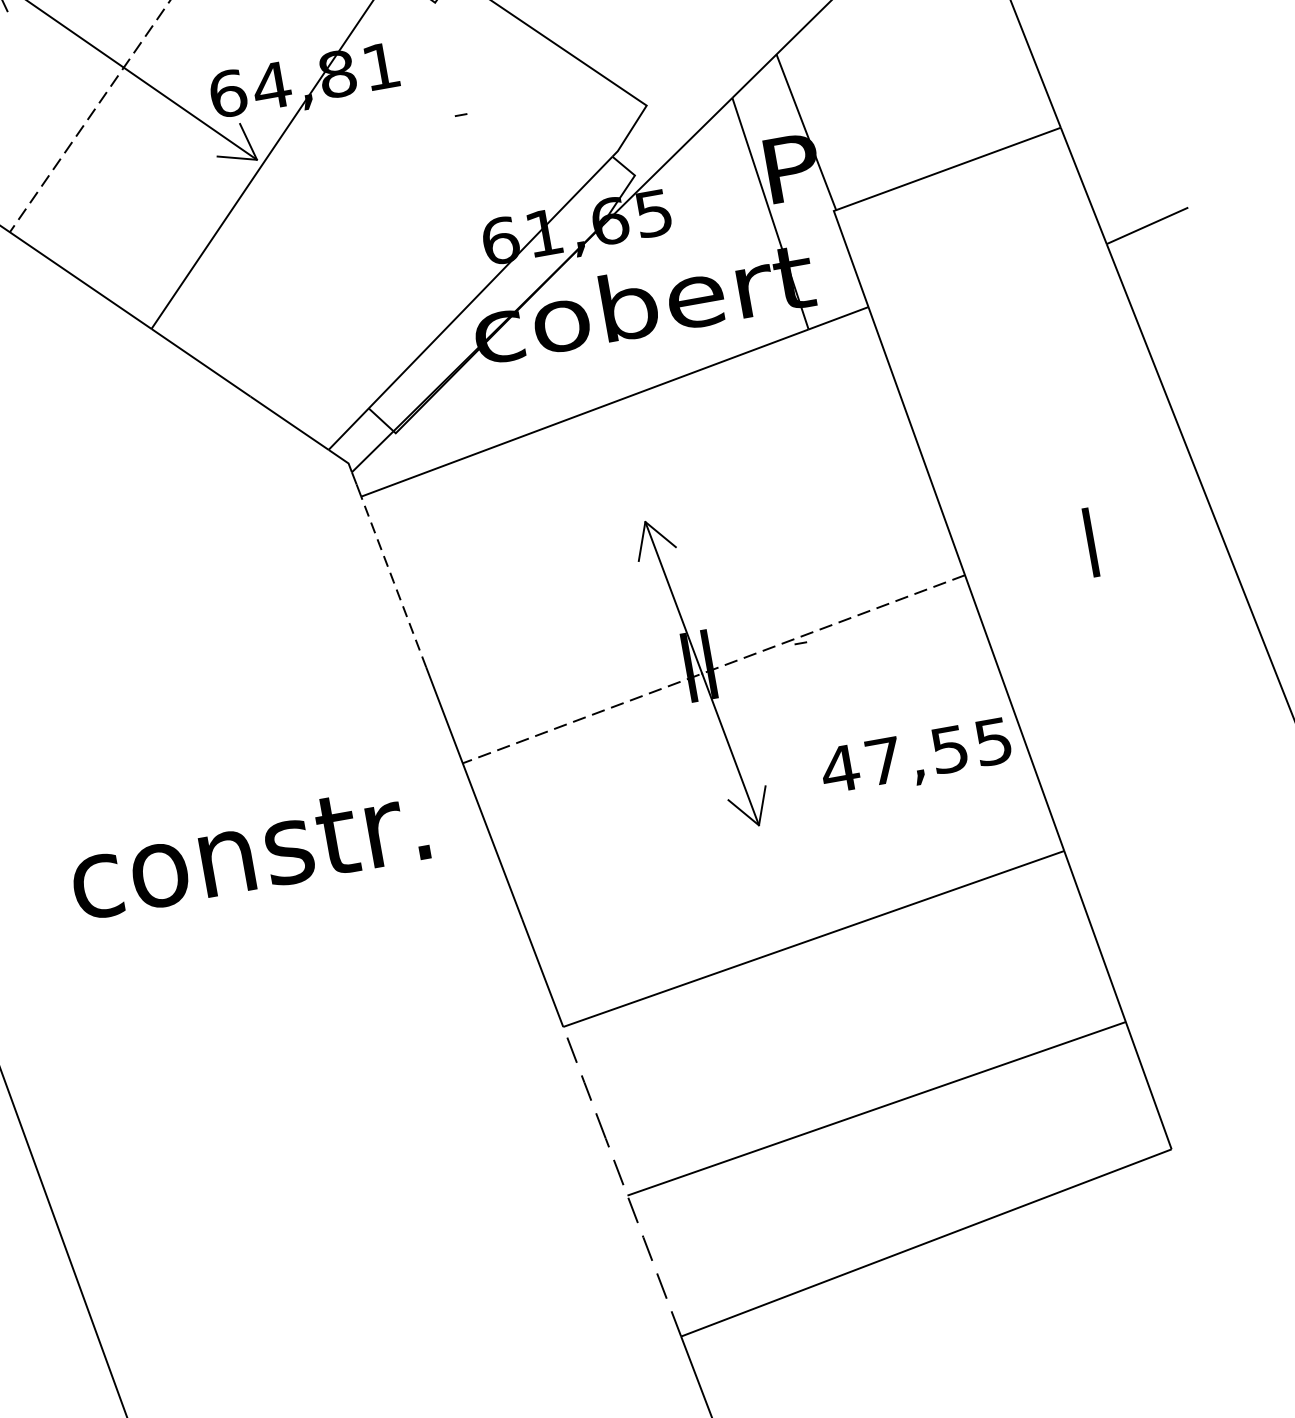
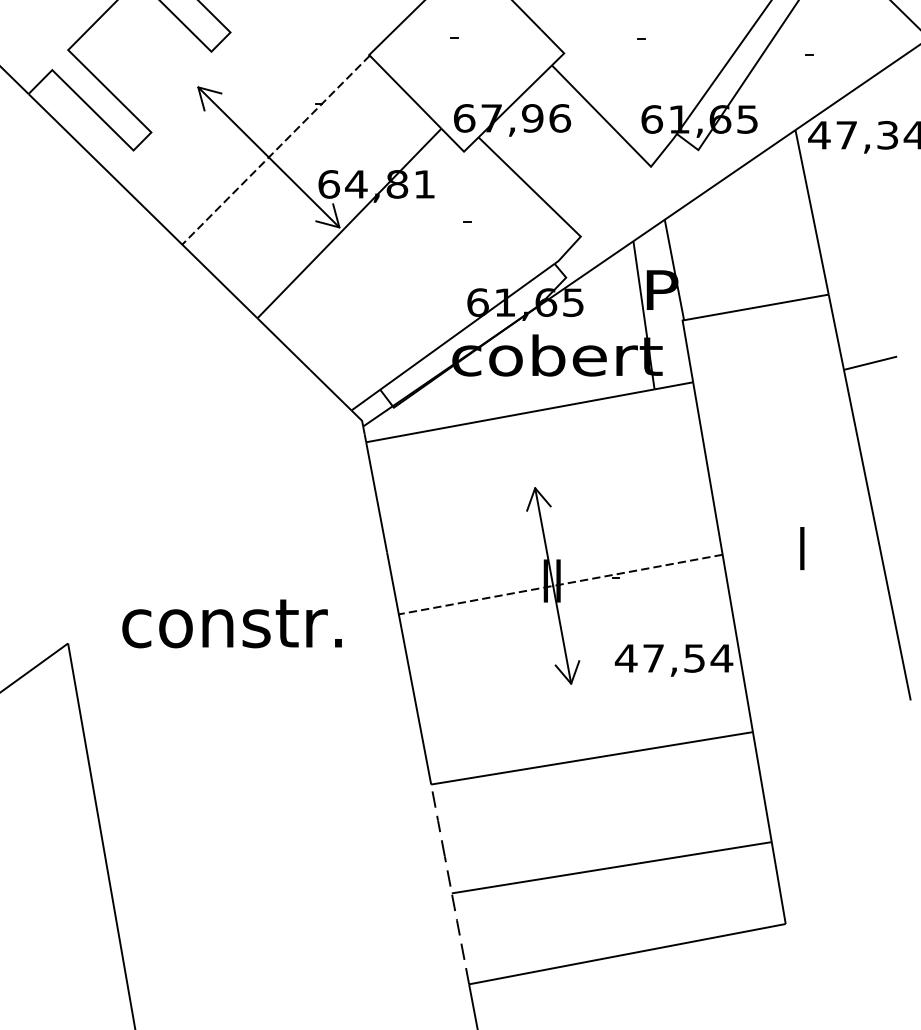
line: (393, 582) -> (376, 497), dashed -> solid
text: (992, 741) -> (721, 658), 47,55 -> 47,54
text: (247, 851) -> (231, 623), moved

